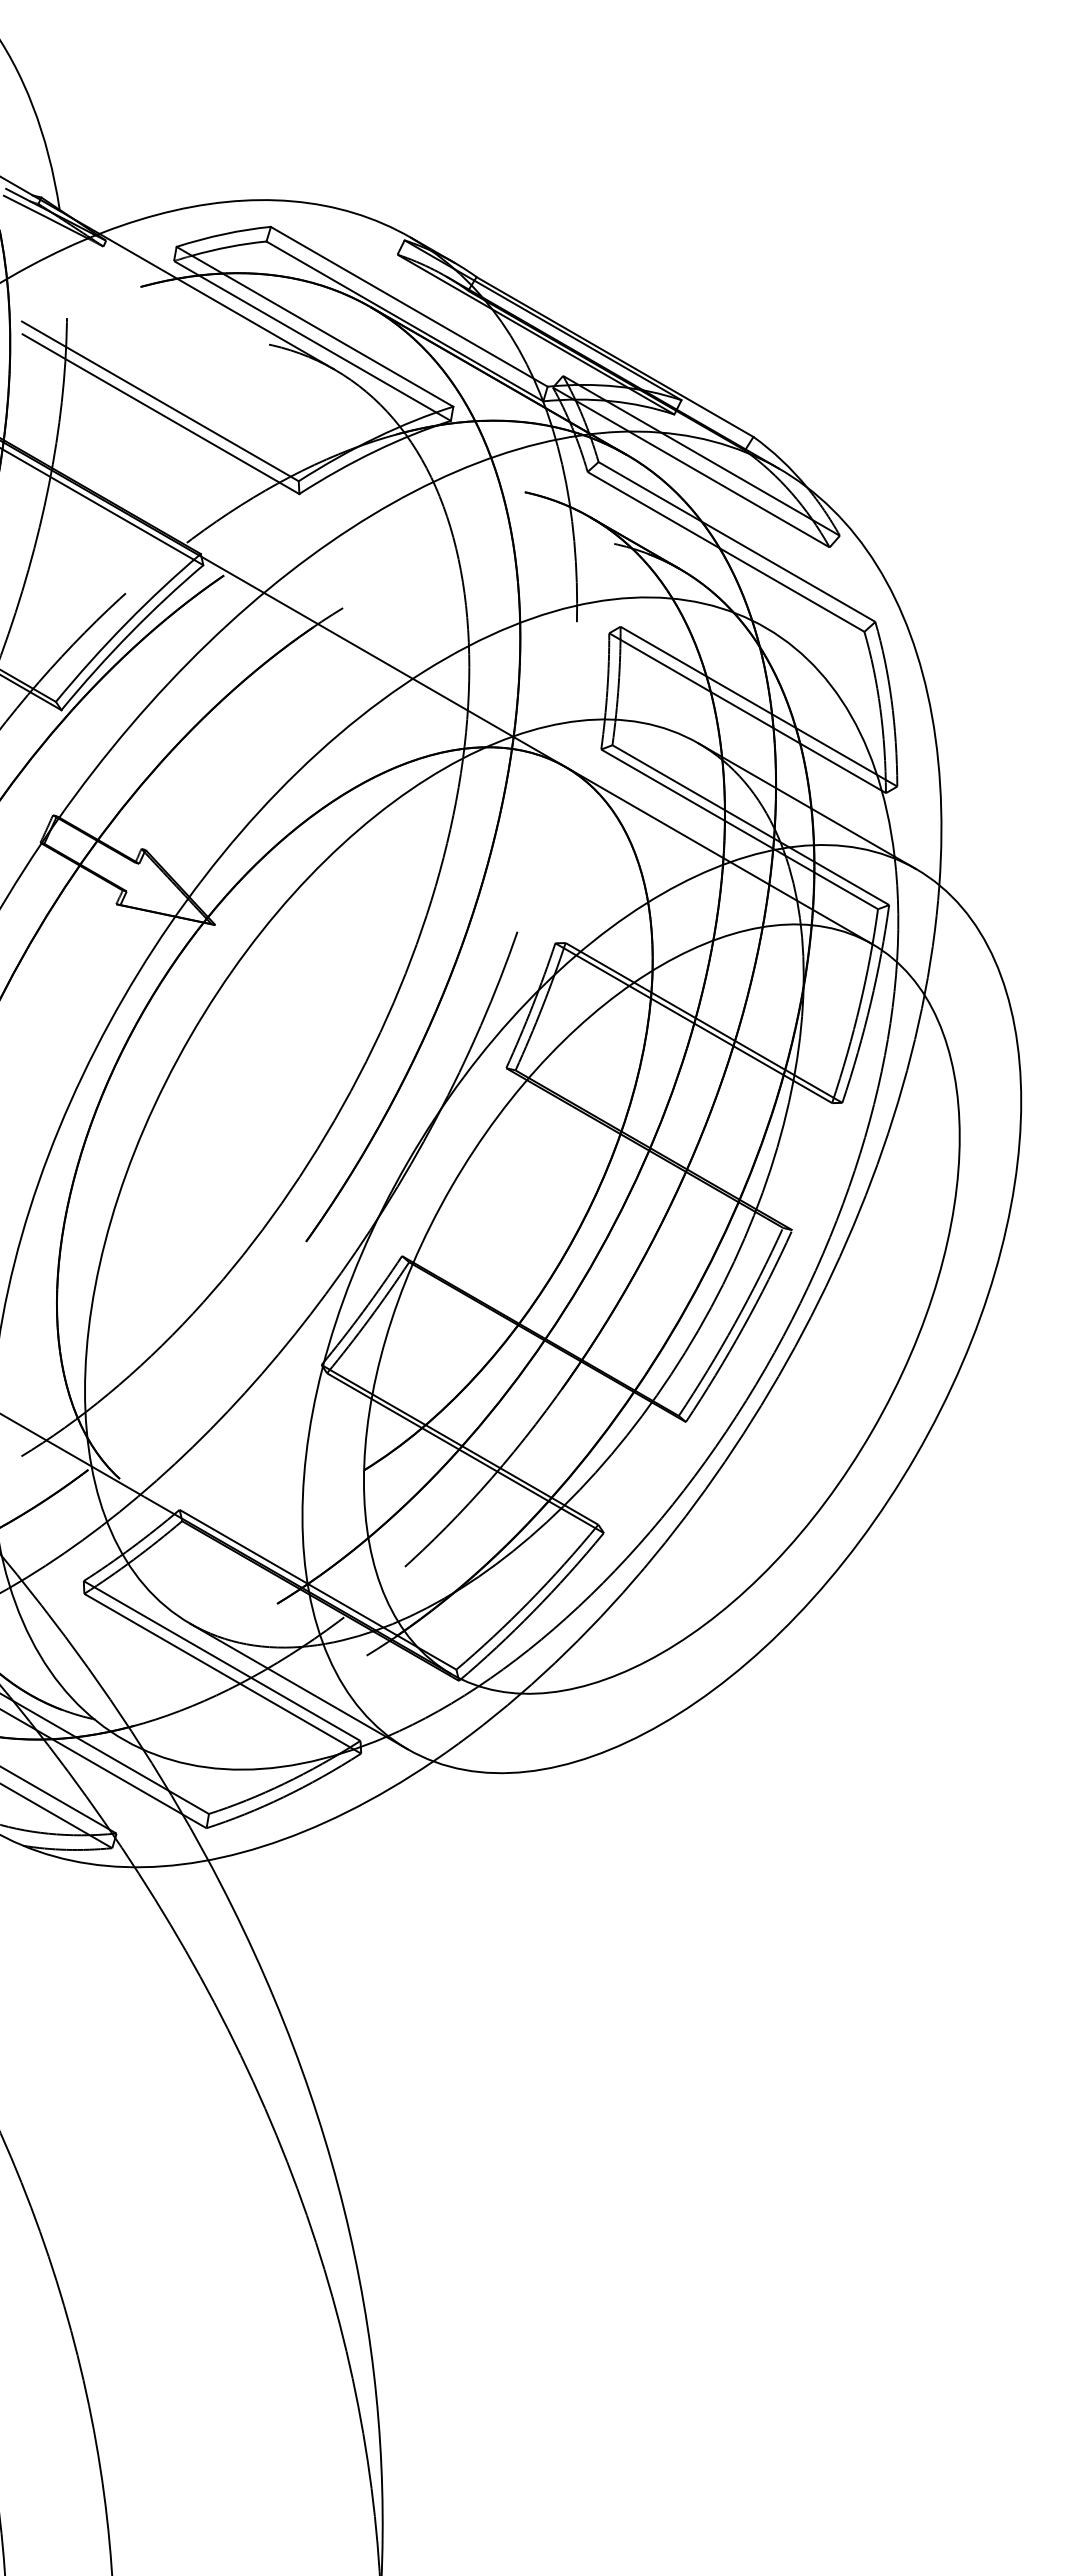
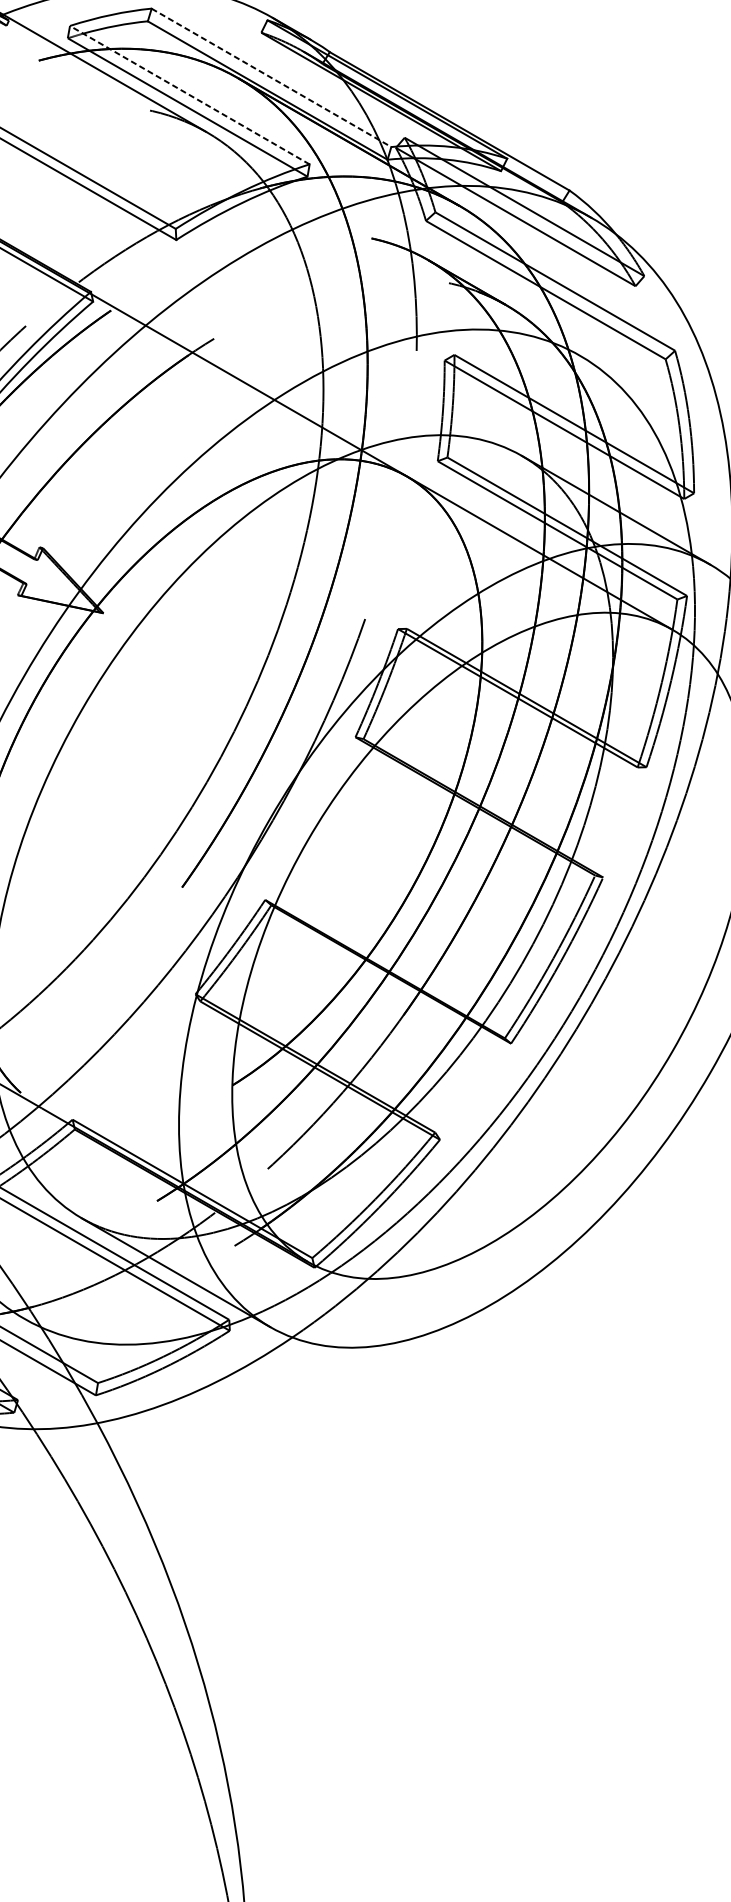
line: (409, 306) -> (271, 77), solid -> dashed
line: (314, 326) -> (189, 94), solid -> dashed

